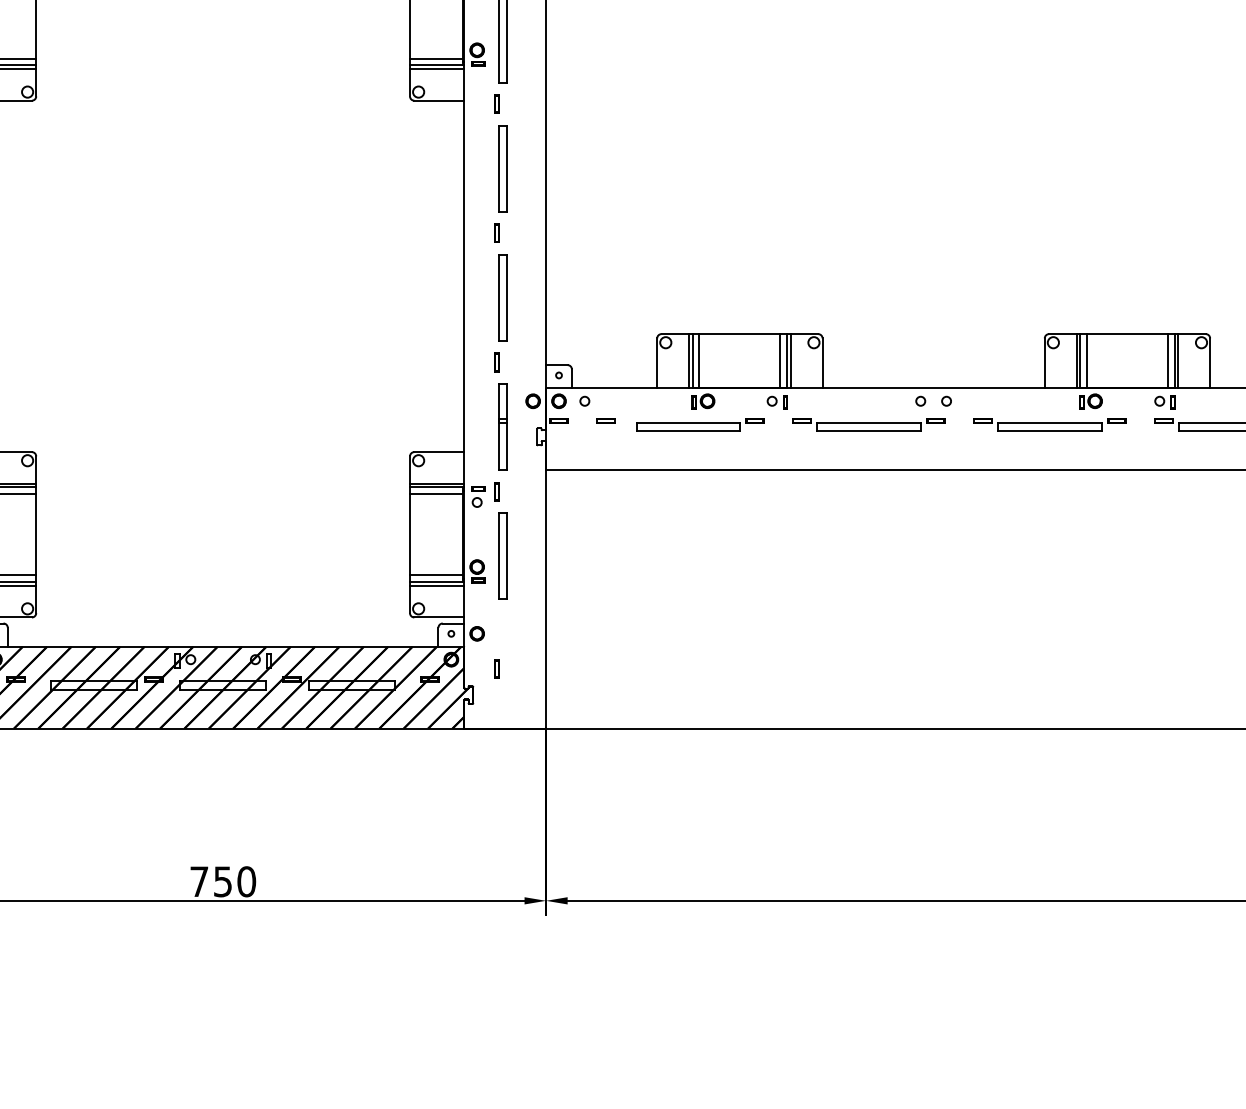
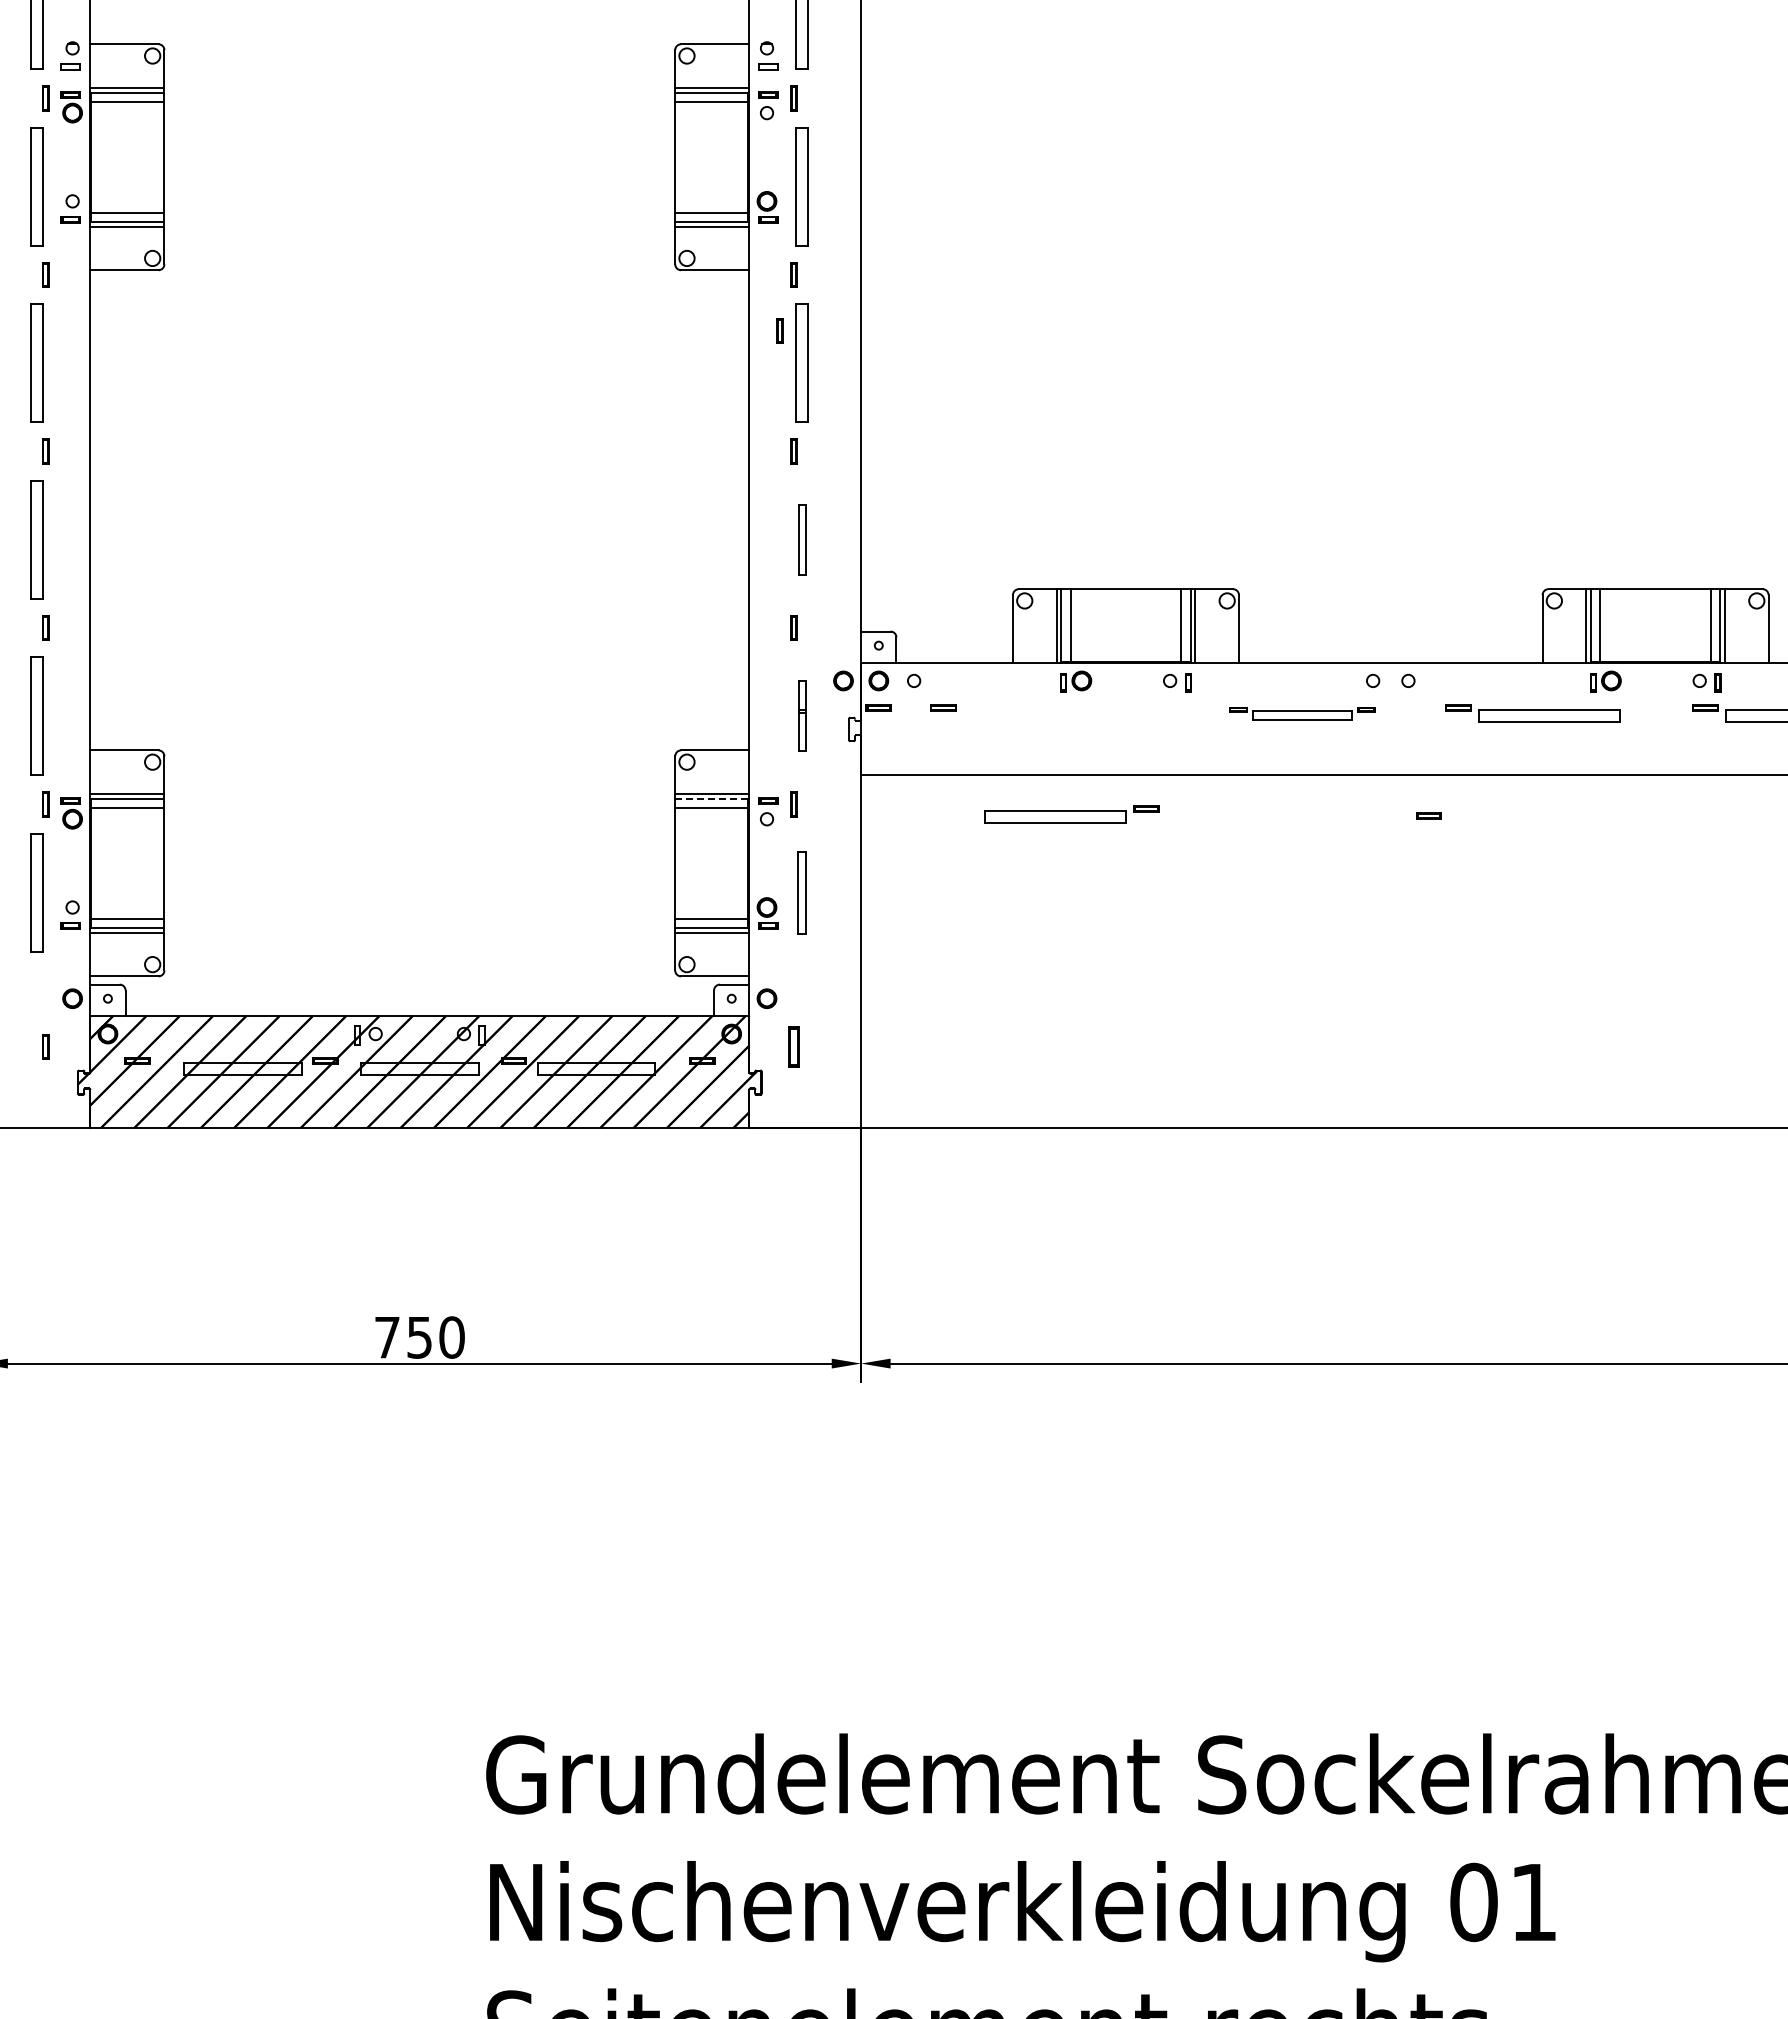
part: (486, 144) -> (779, 330), added
part: (502, 297) -> (801, 539), size x0.6
part: (1116, 420) -> (1428, 815), moved
part: (700, 425) -> (1071, 814), moved
part: (869, 425) -> (1302, 713), size x0.7
part: (502, 426) -> (801, 715), size x0.6
line: (437, 487) -> (712, 798), solid -> dashed
part: (502, 556) -> (801, 892), size x0.7
part: (496, 668) -> (793, 1046), size x1.6

